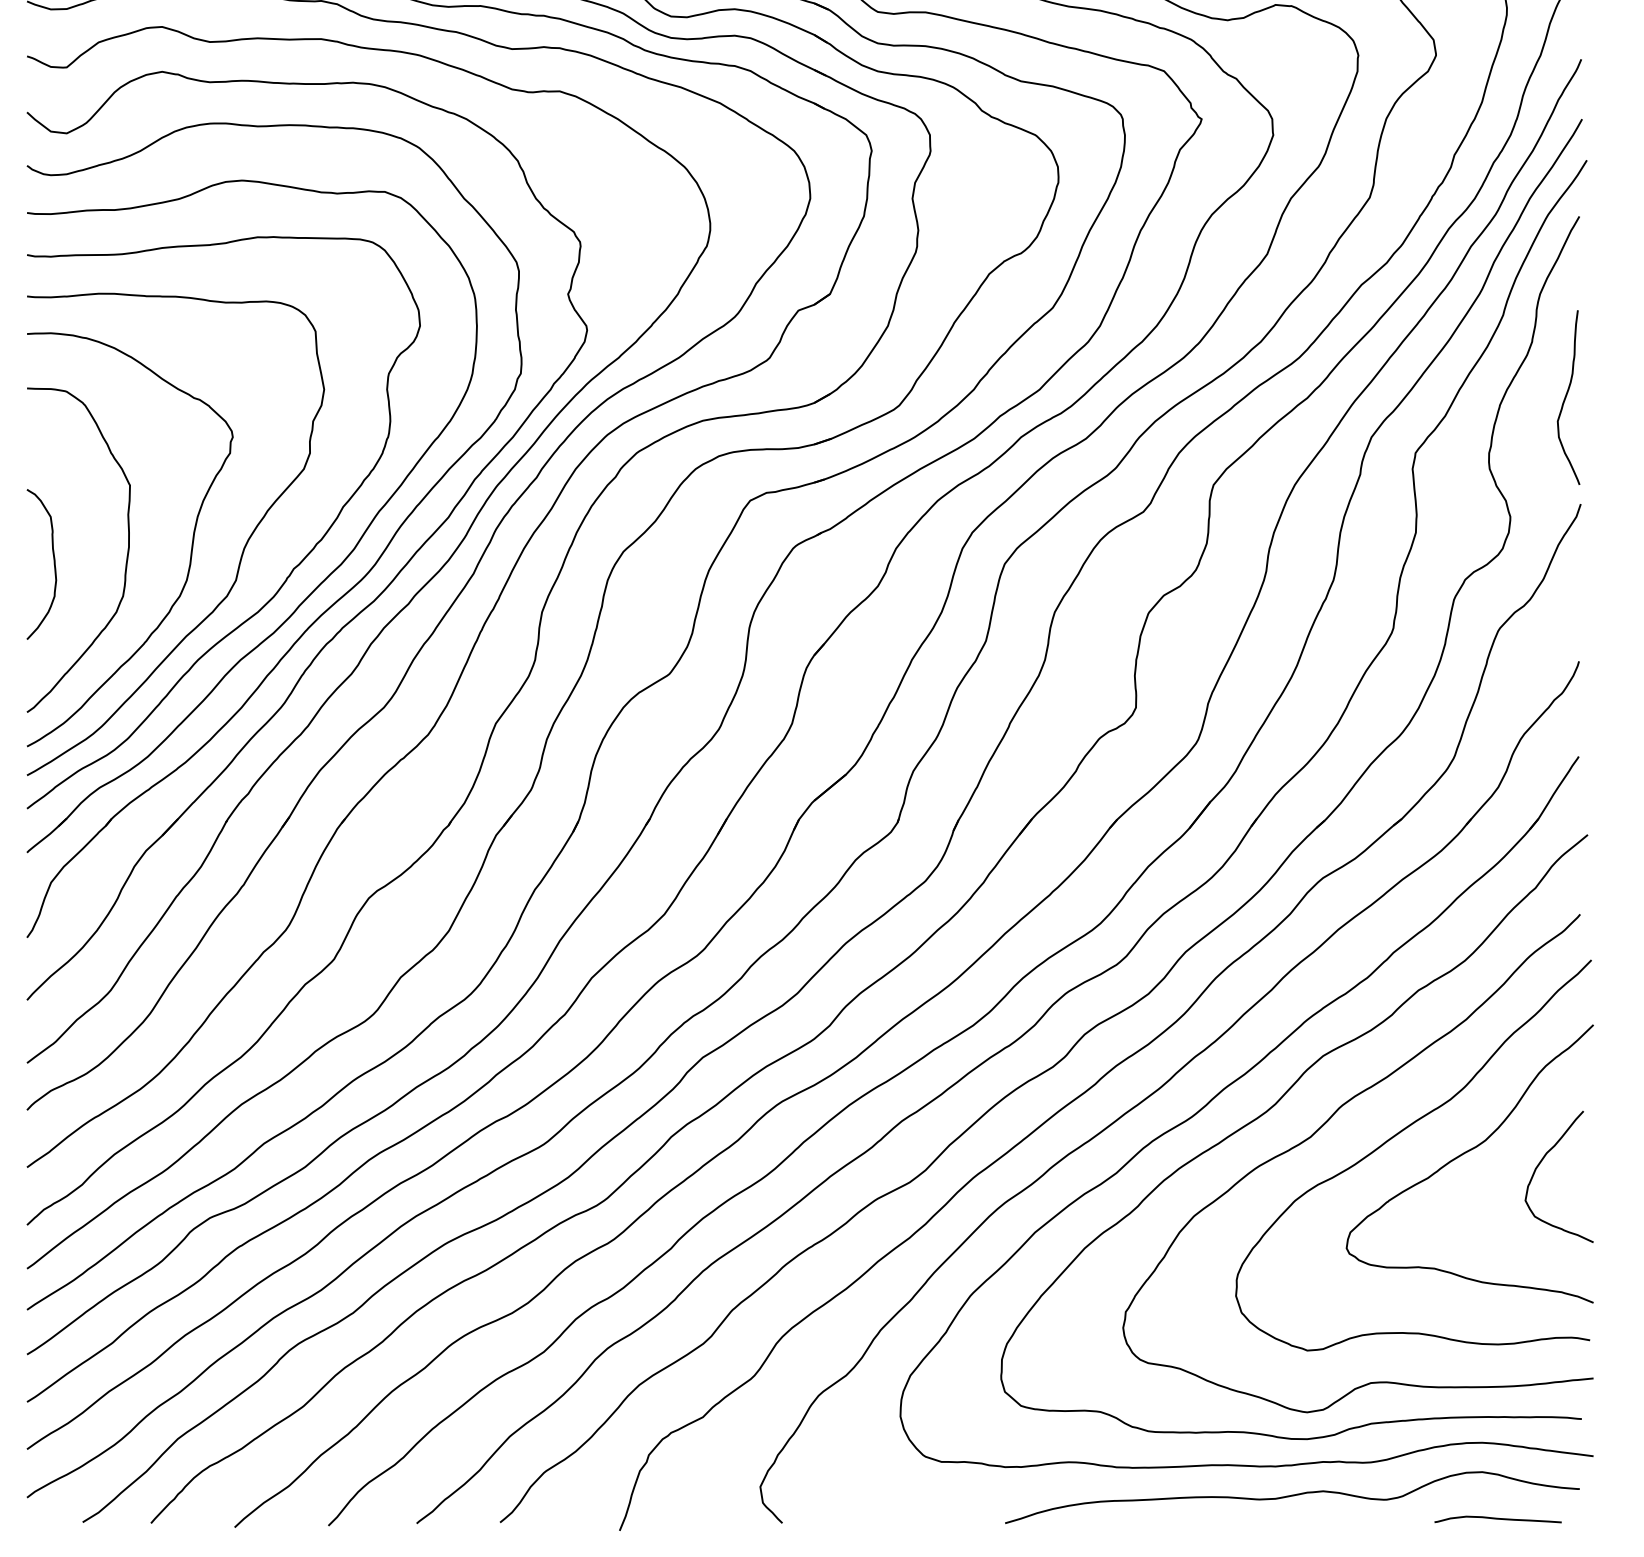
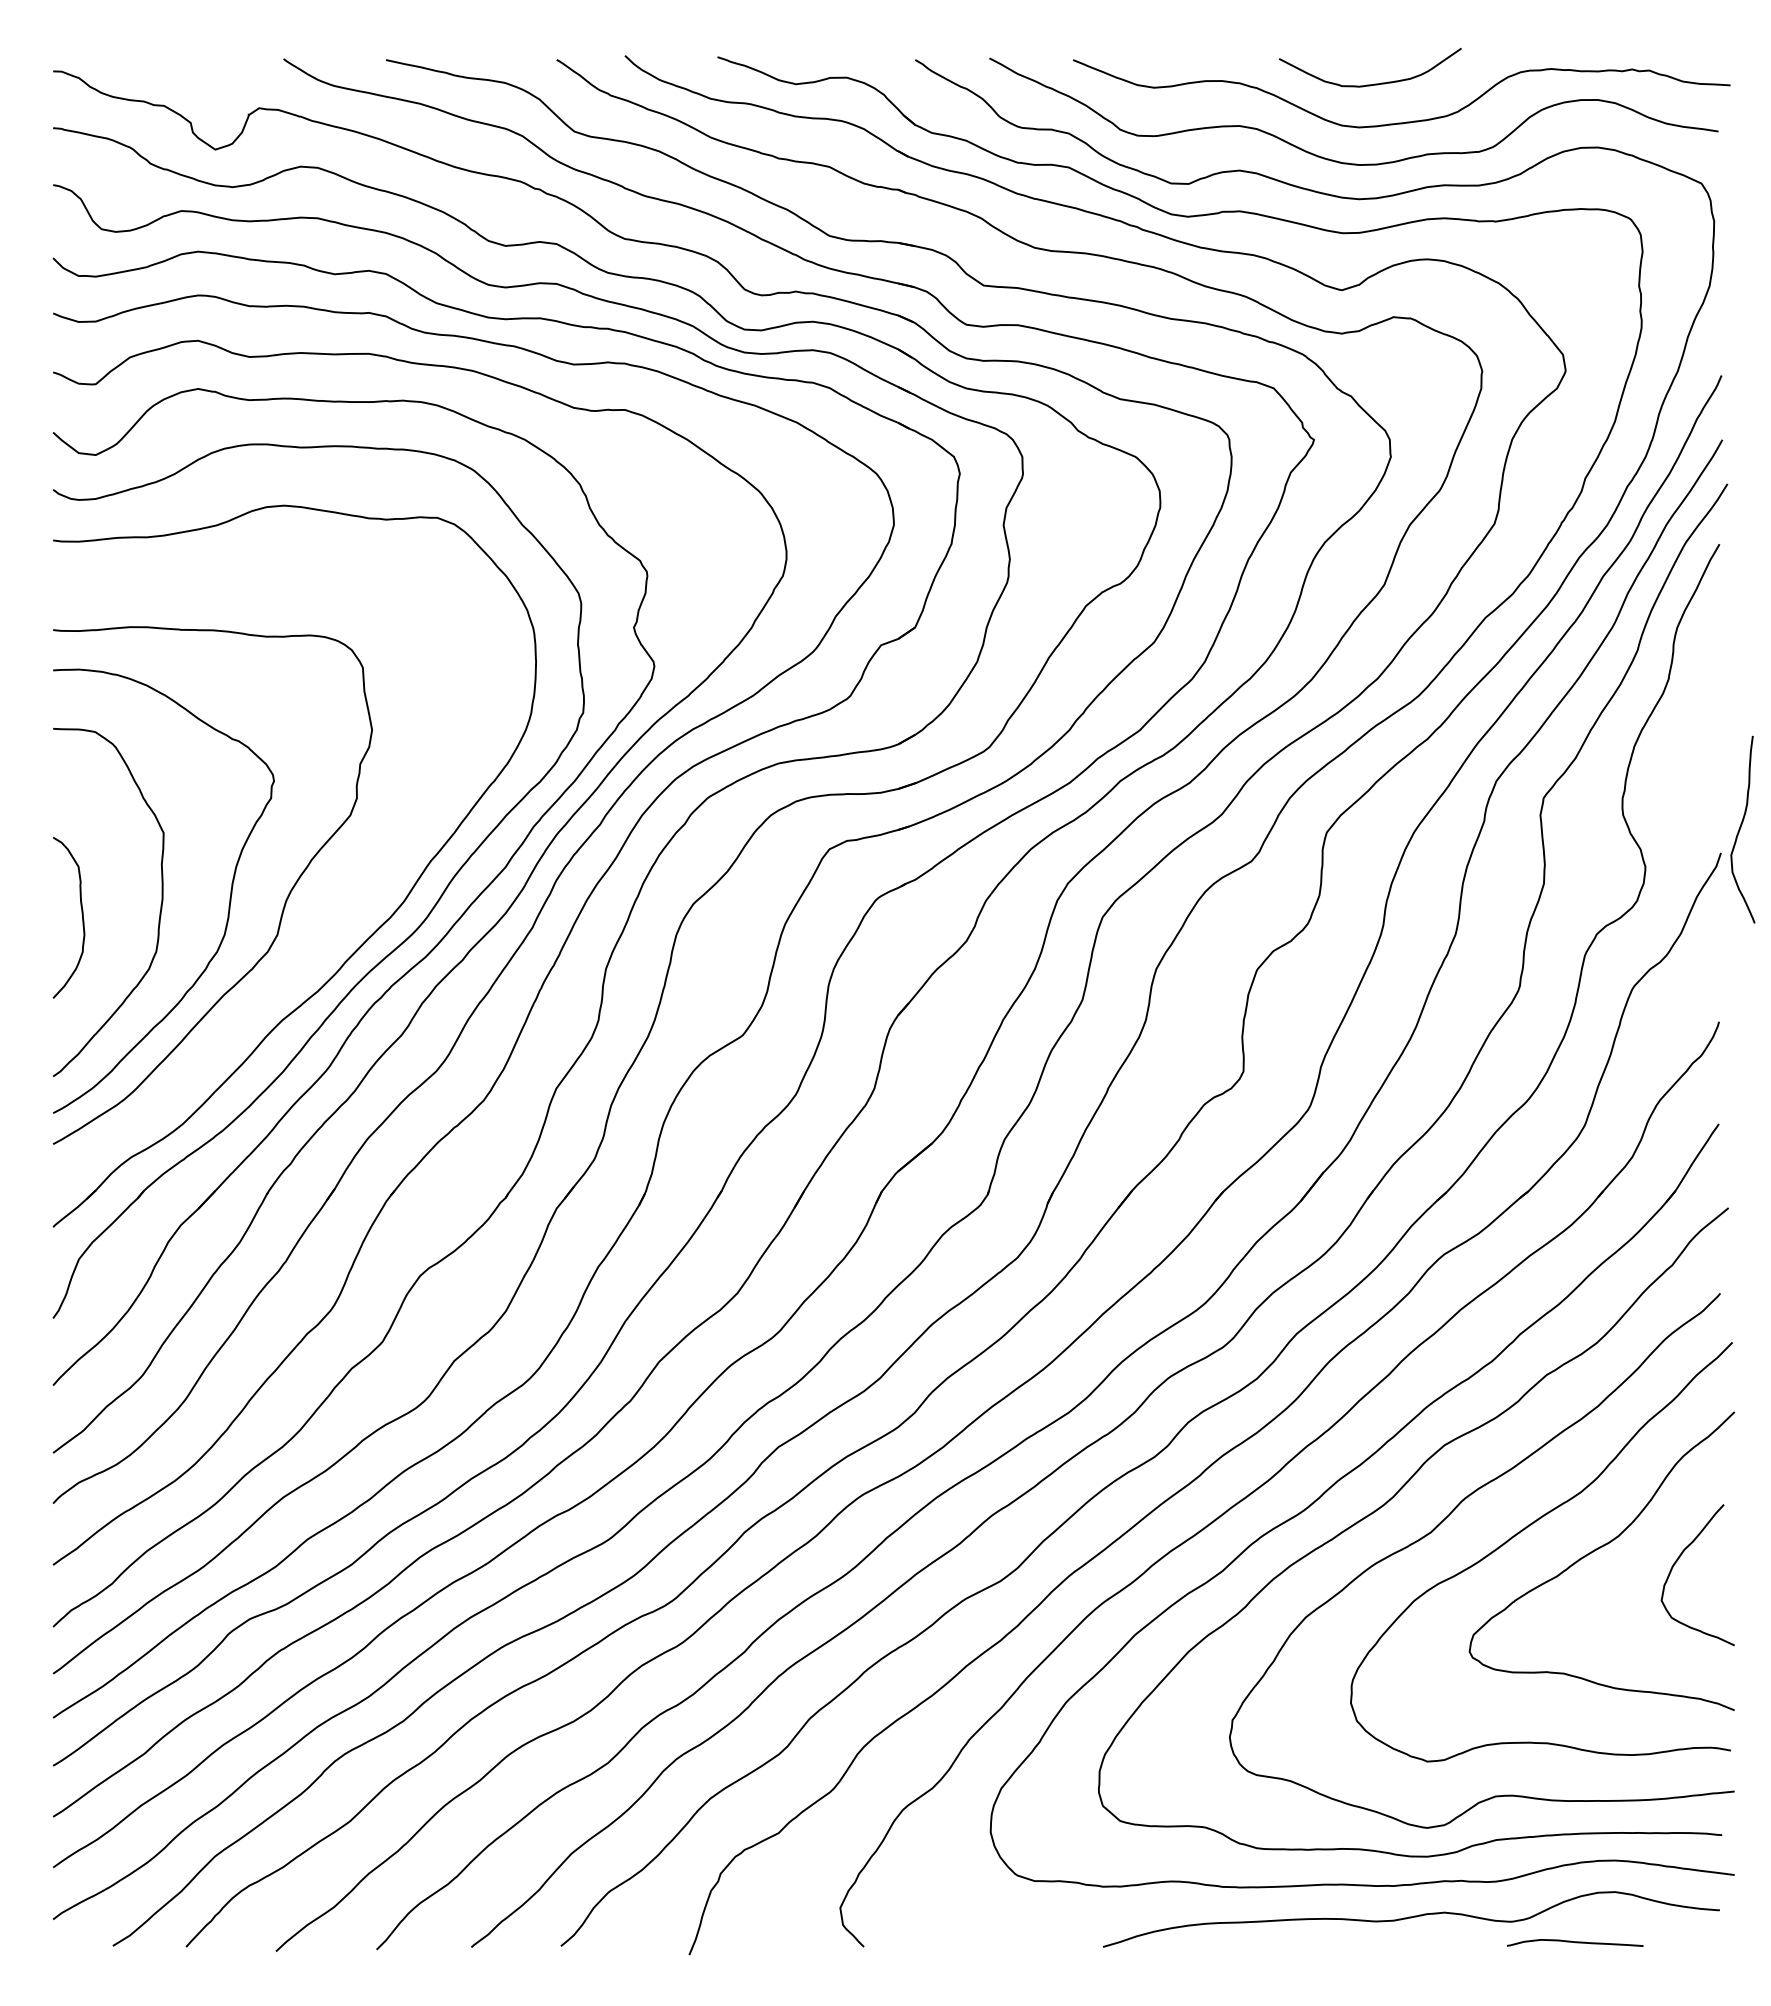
curve: (1566, 397) -> (1740, 829), moved
curve: (291, 569) -> (337, 923), removed
curve: (1498, 1519) -> (1575, 1942), moved

